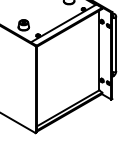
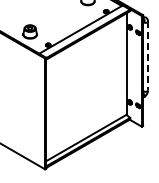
line: (115, 44) -> (147, 56), solid -> dashed

